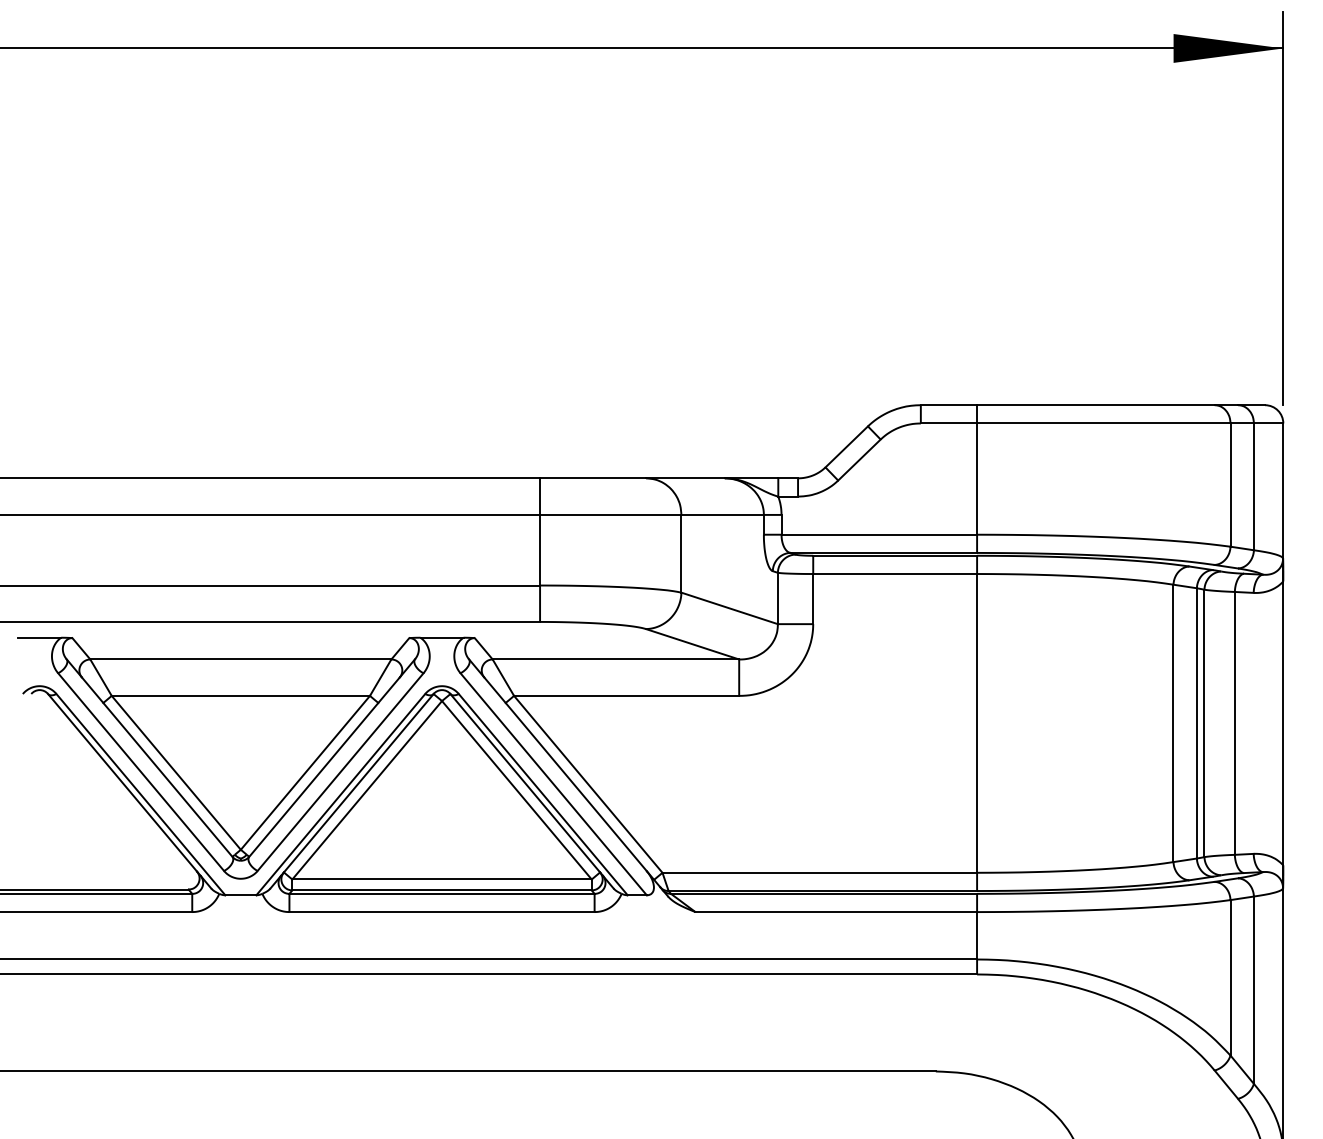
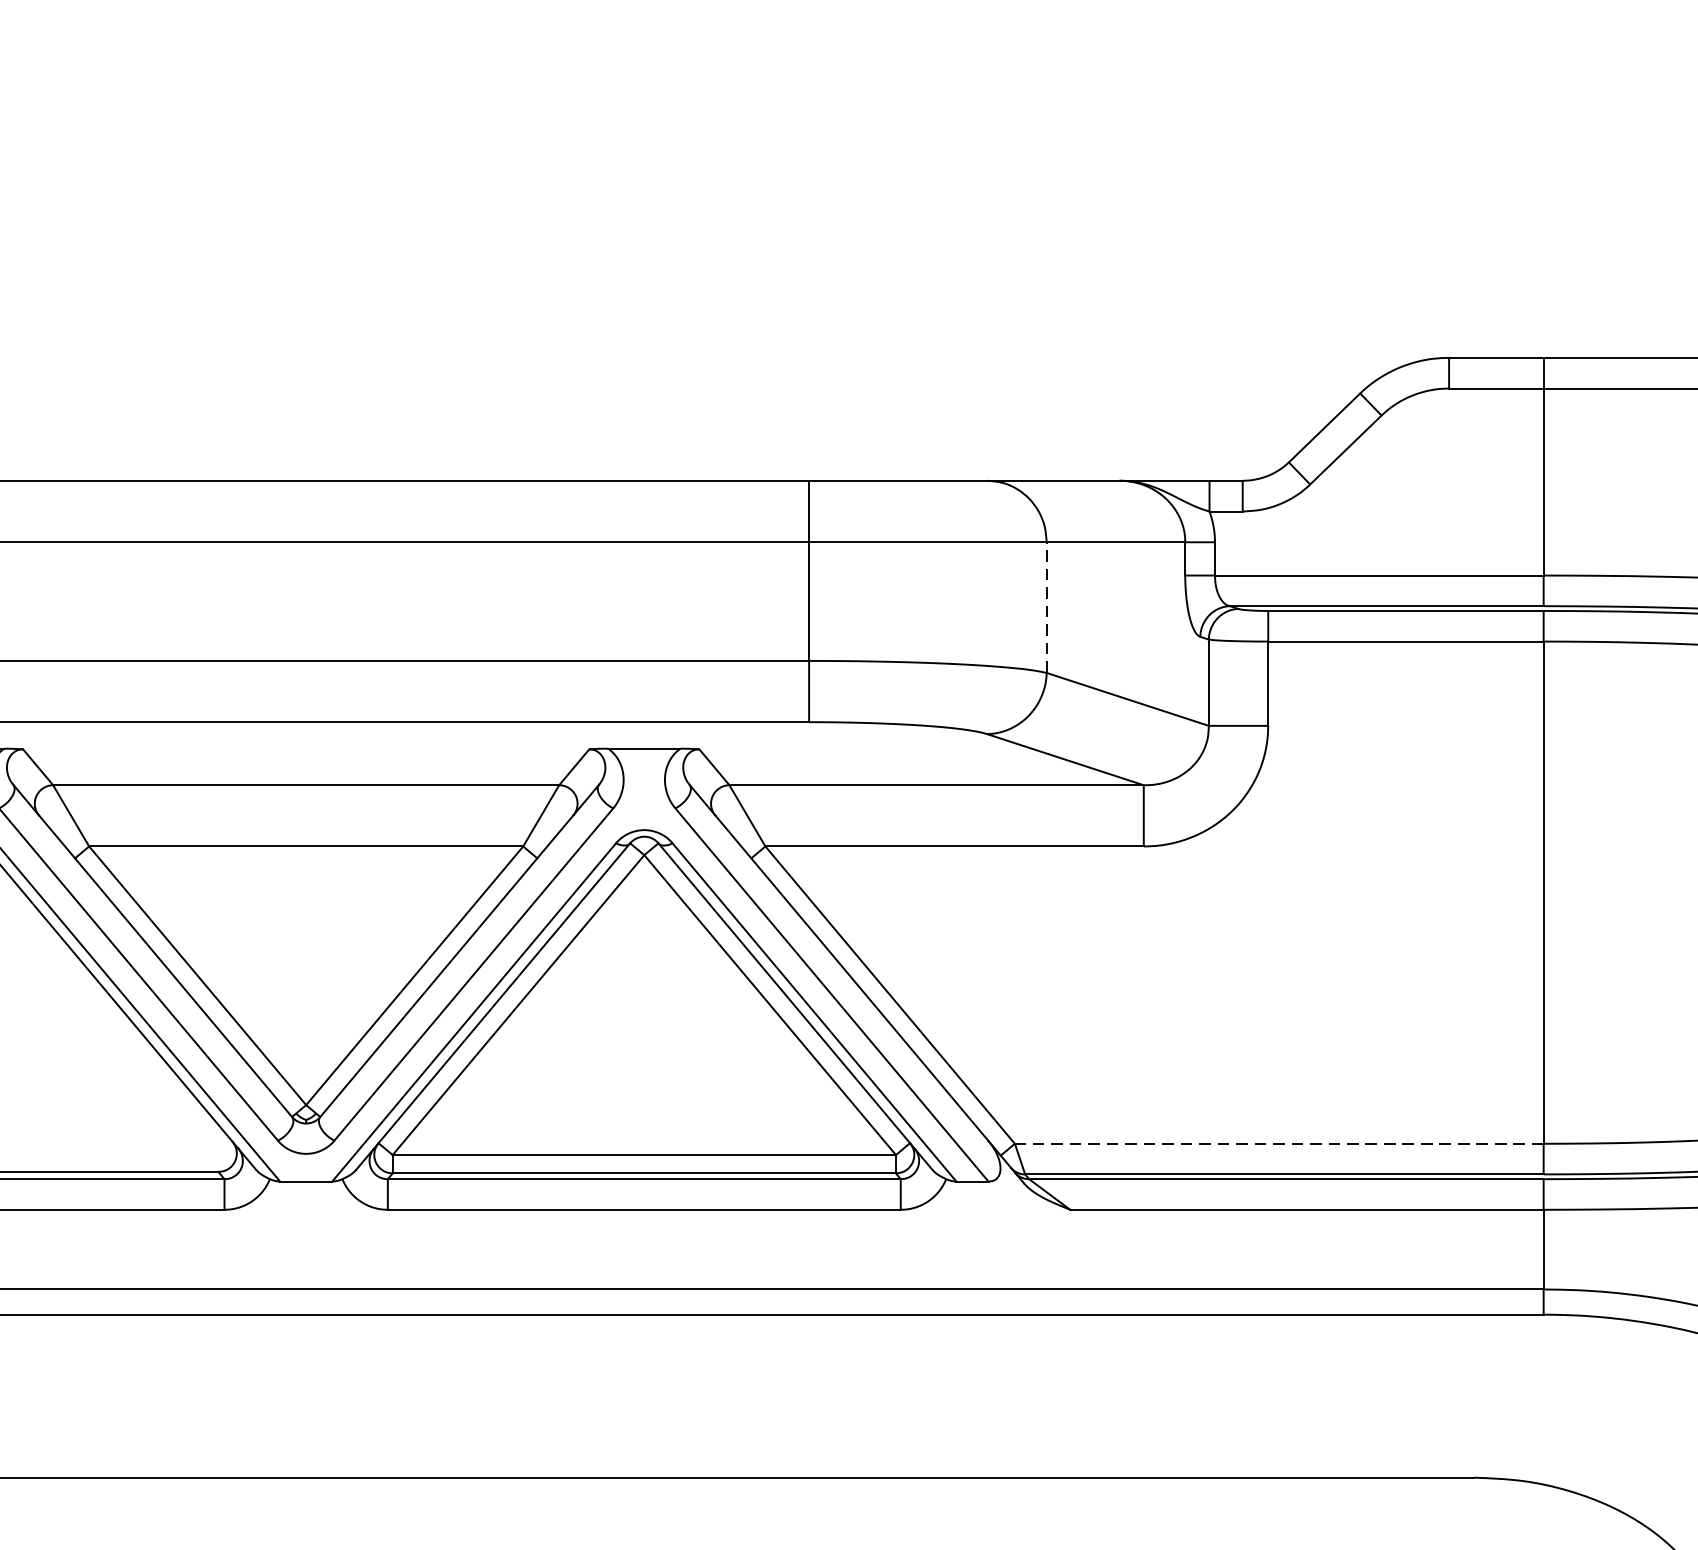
line: (681, 553) -> (1046, 607), solid -> dashed
line: (819, 872) -> (1278, 1143), solid -> dashed

